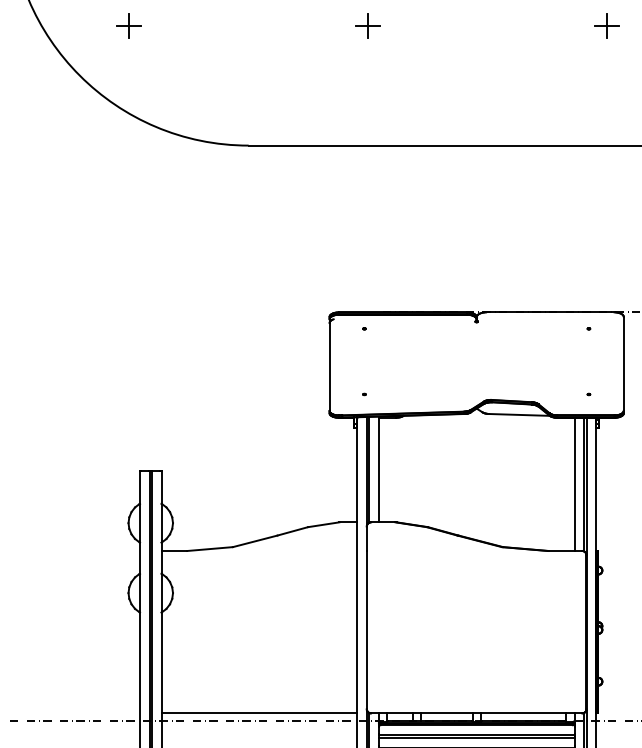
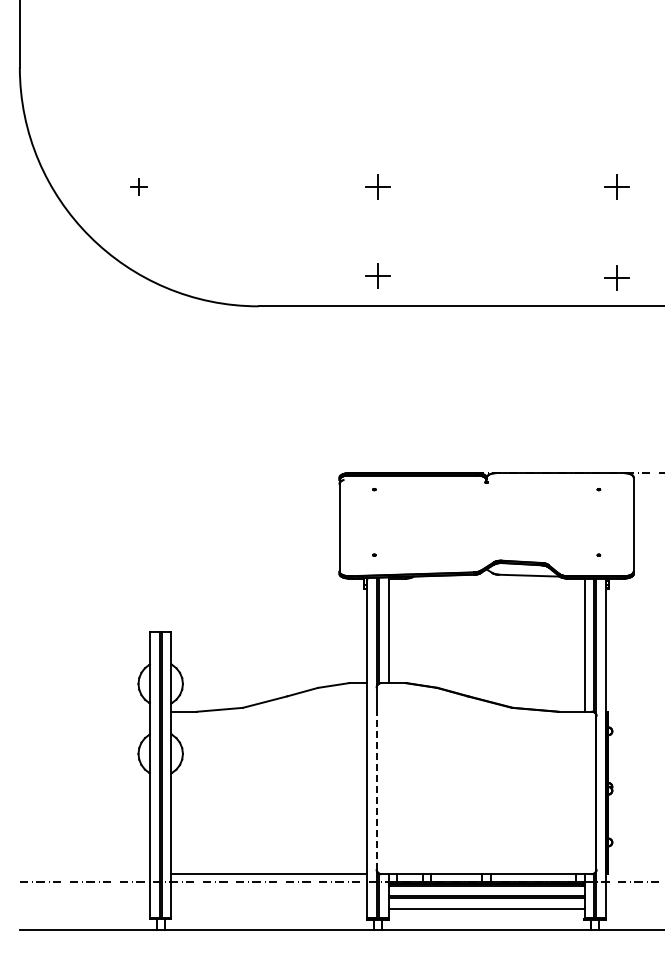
part: (128, 25) -> (138, 186), size x0.7
part: (367, 114) -> (377, 275), added
part: (606, 116) -> (616, 277), added
line: (366, 629) -> (376, 790), solid -> dashed

